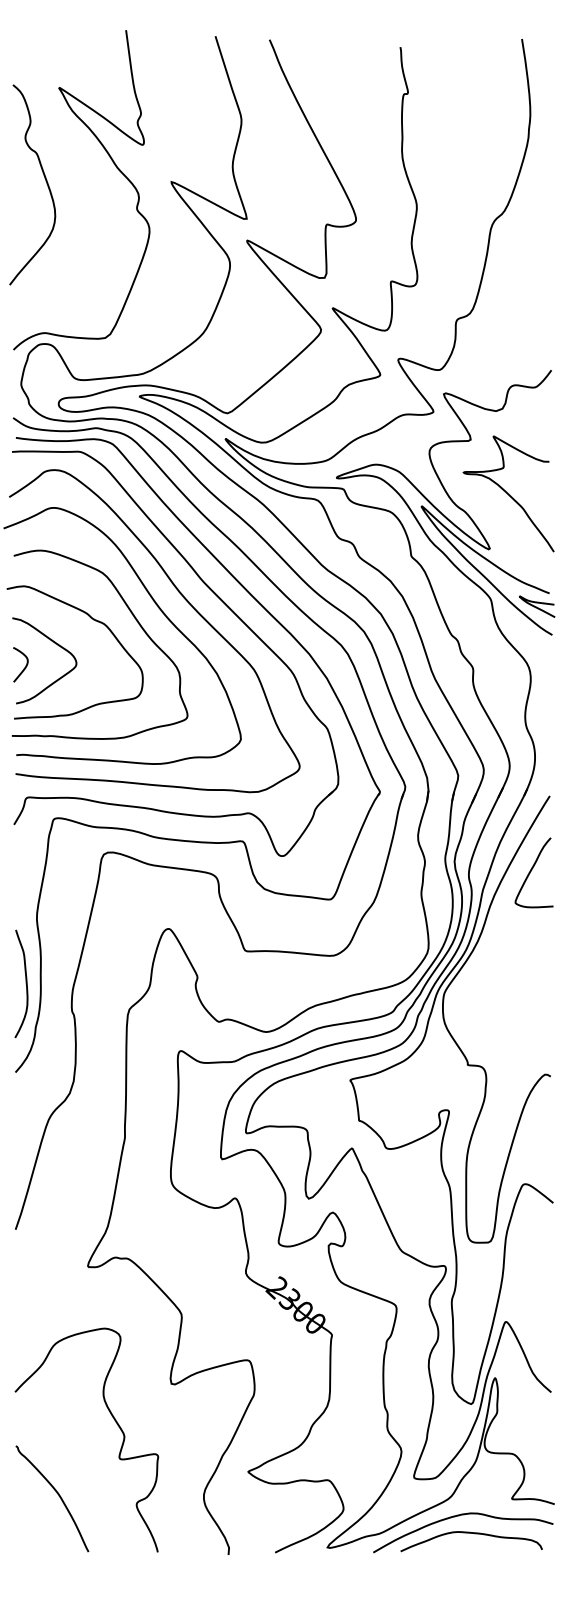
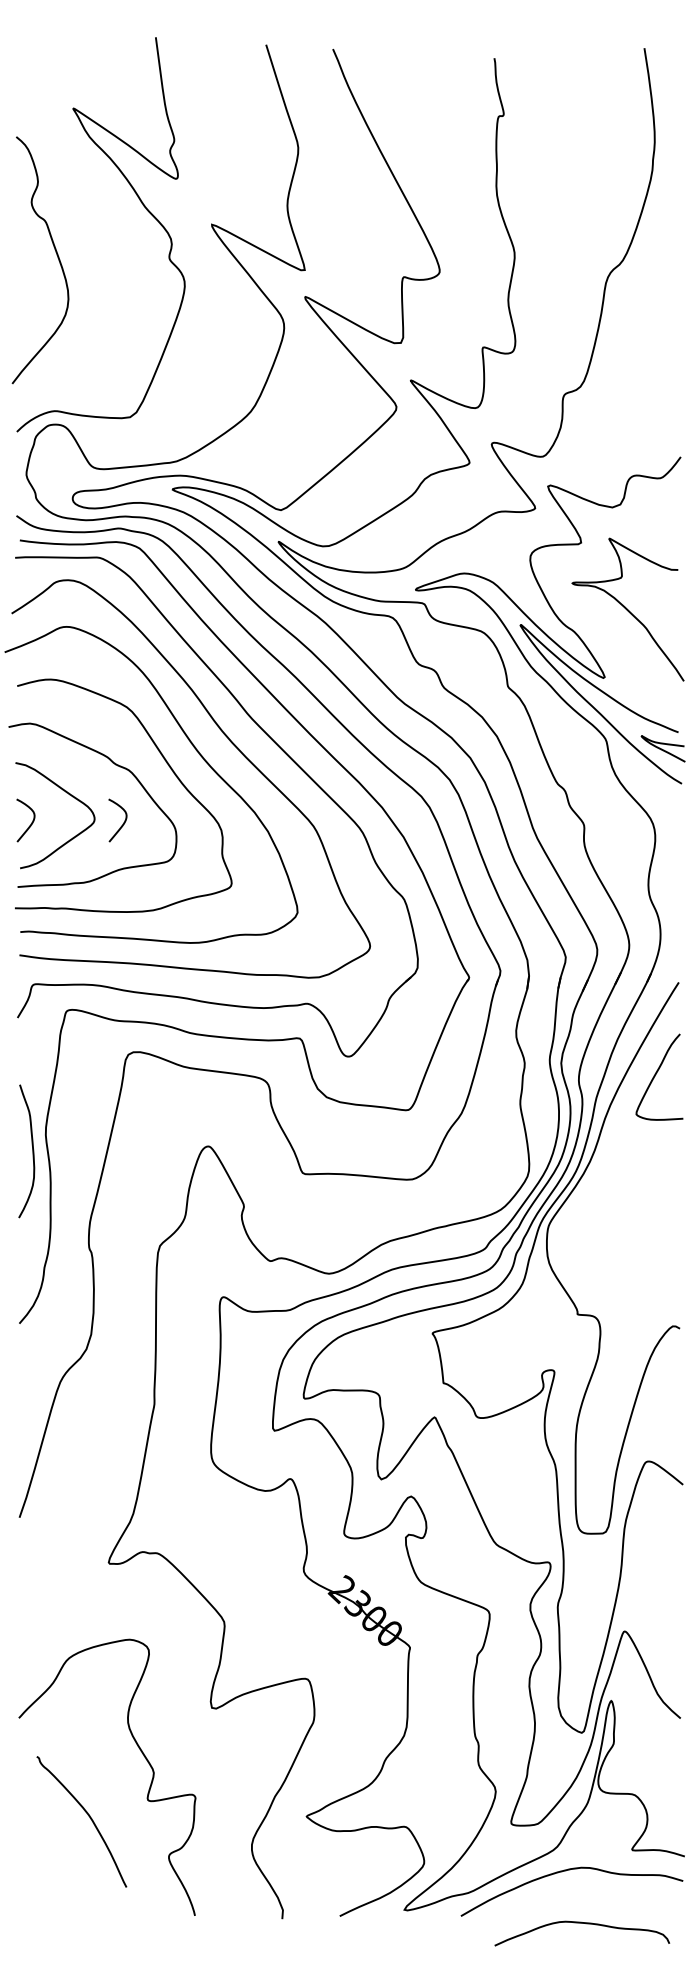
curve: (45, 181) -> (56, 255), moved
curve: (99, 666) -> (123, 822), added
curve: (26, 984) -> (32, 1151), moved
curve: (56, 1493) -> (87, 1815), moved
curve: (475, 1534) -> (586, 1924), moved

